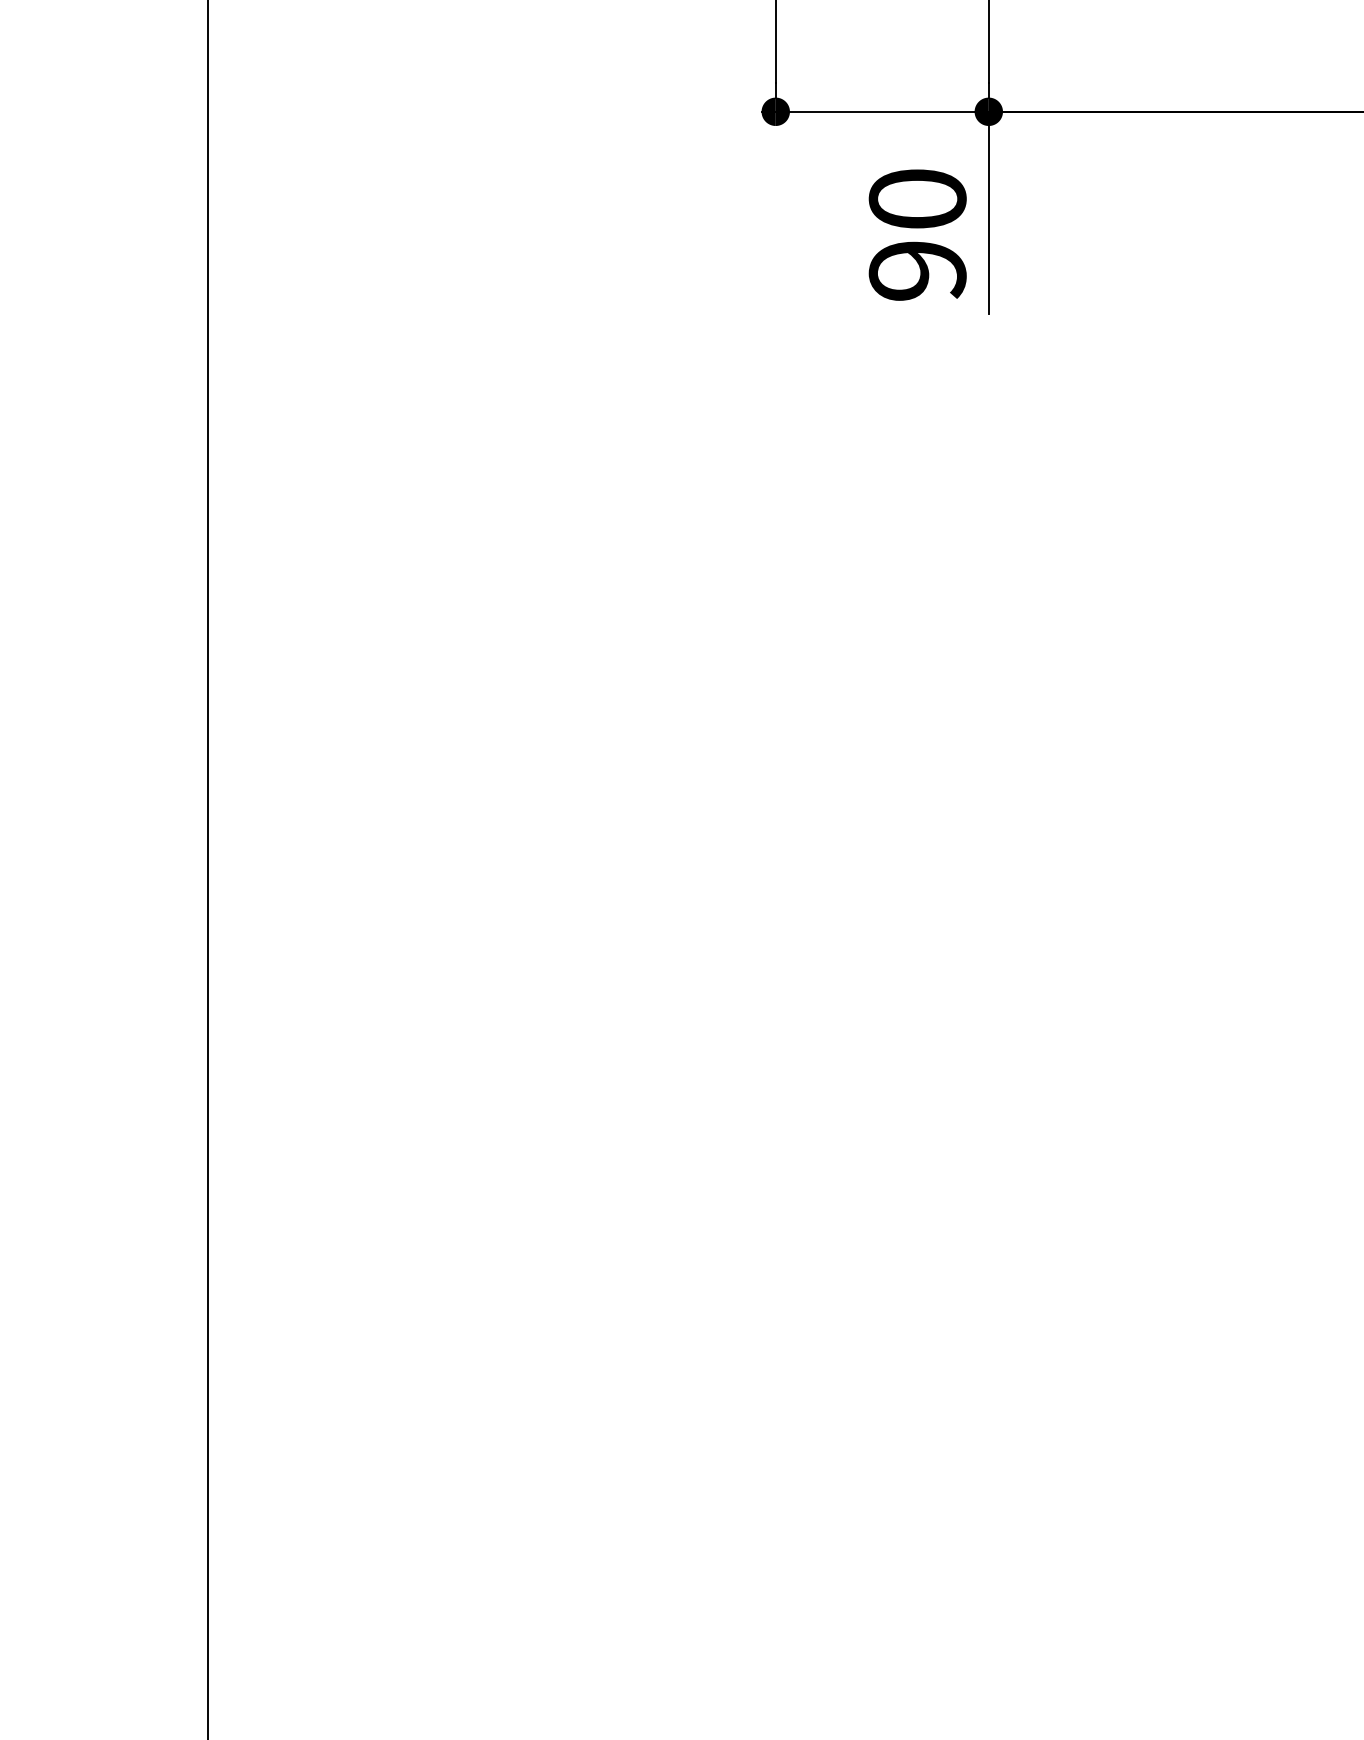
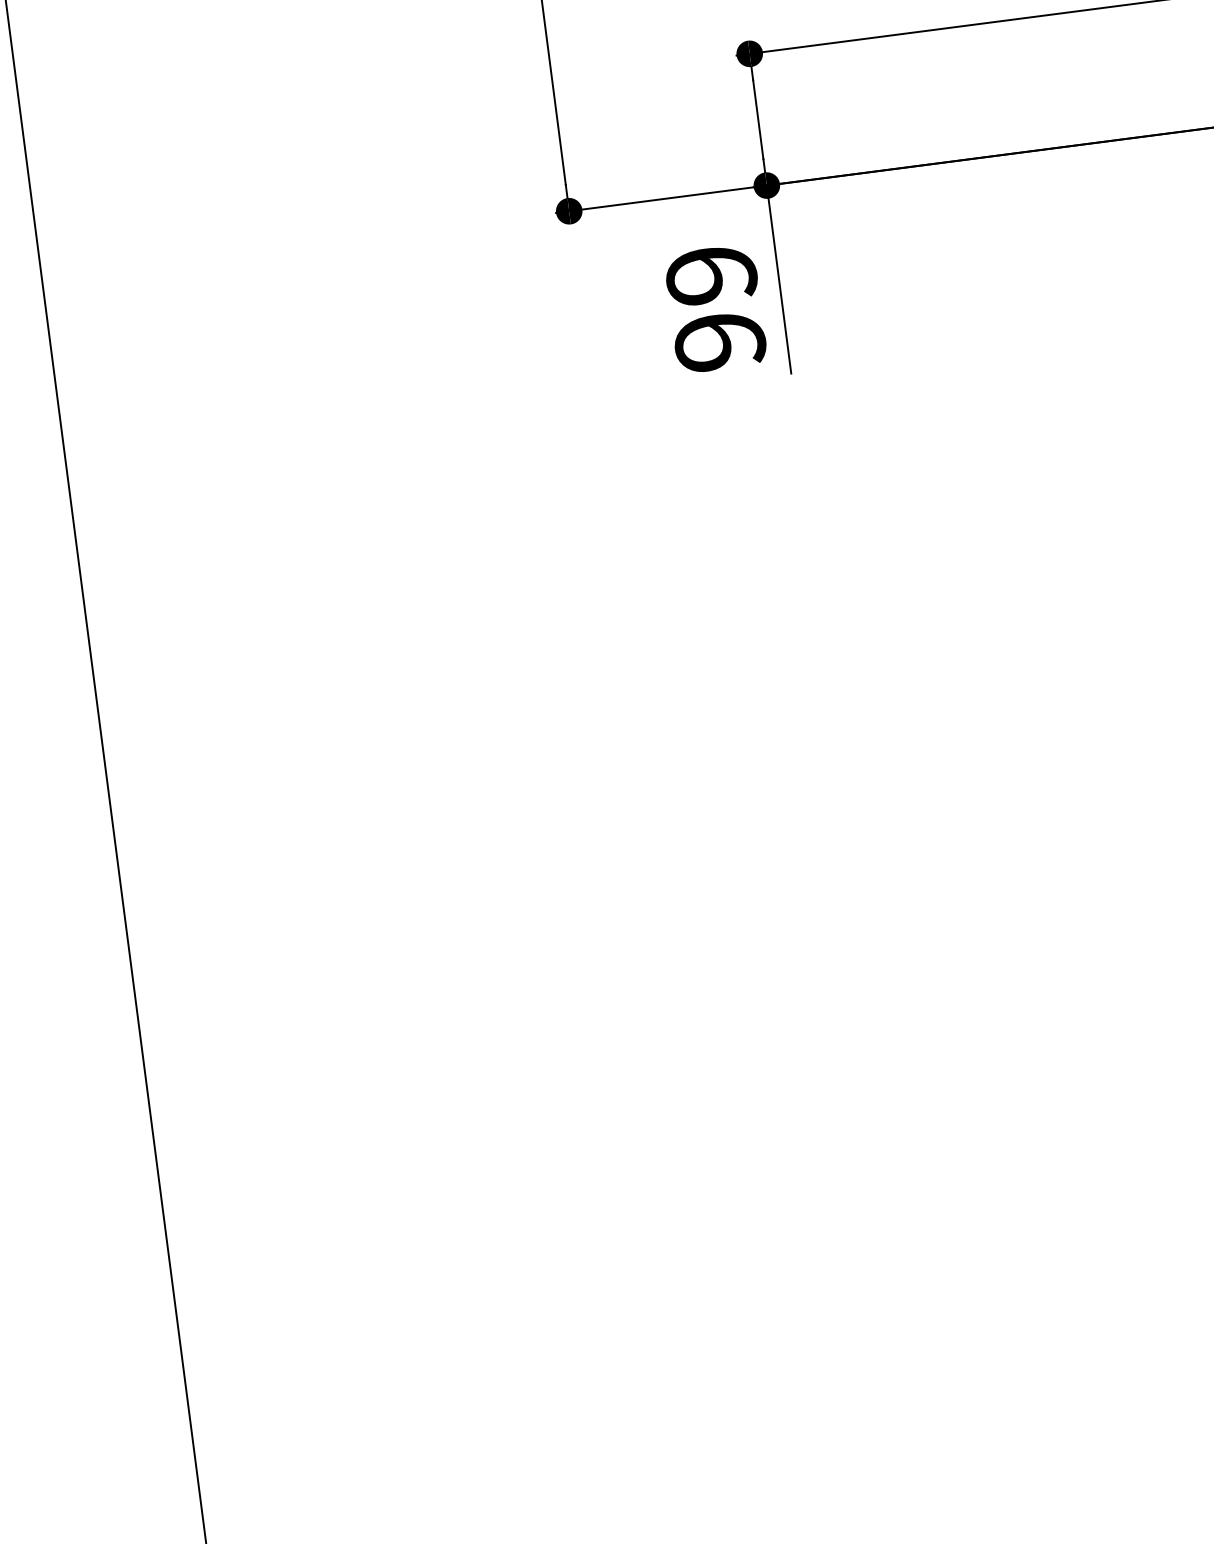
text: (917, 199) -> (711, 275), 90 -> 99

